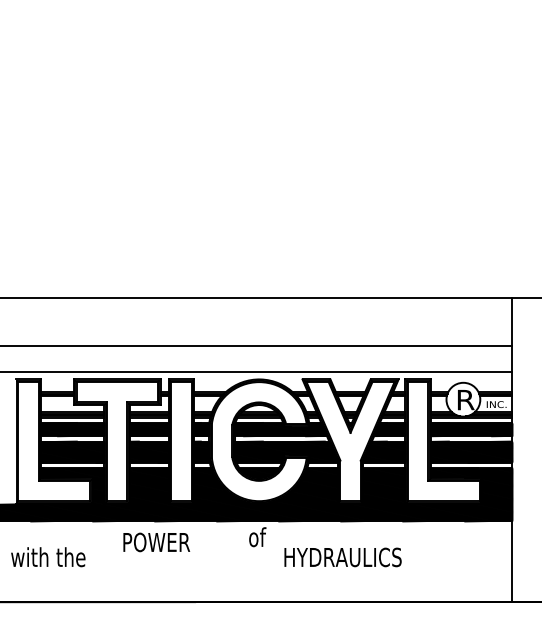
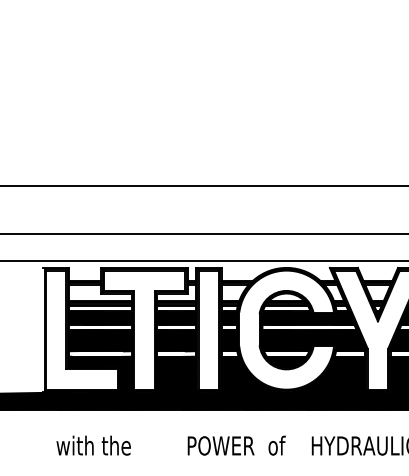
text: (257, 537) -> (276, 445), moved
text: (156, 542) -> (220, 445), moved
text: (48, 557) -> (93, 445), moved

